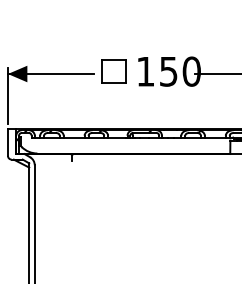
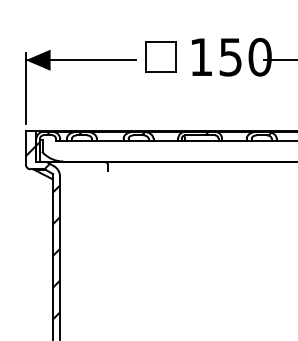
hatch: (20, 209) -> (41, 232), added

